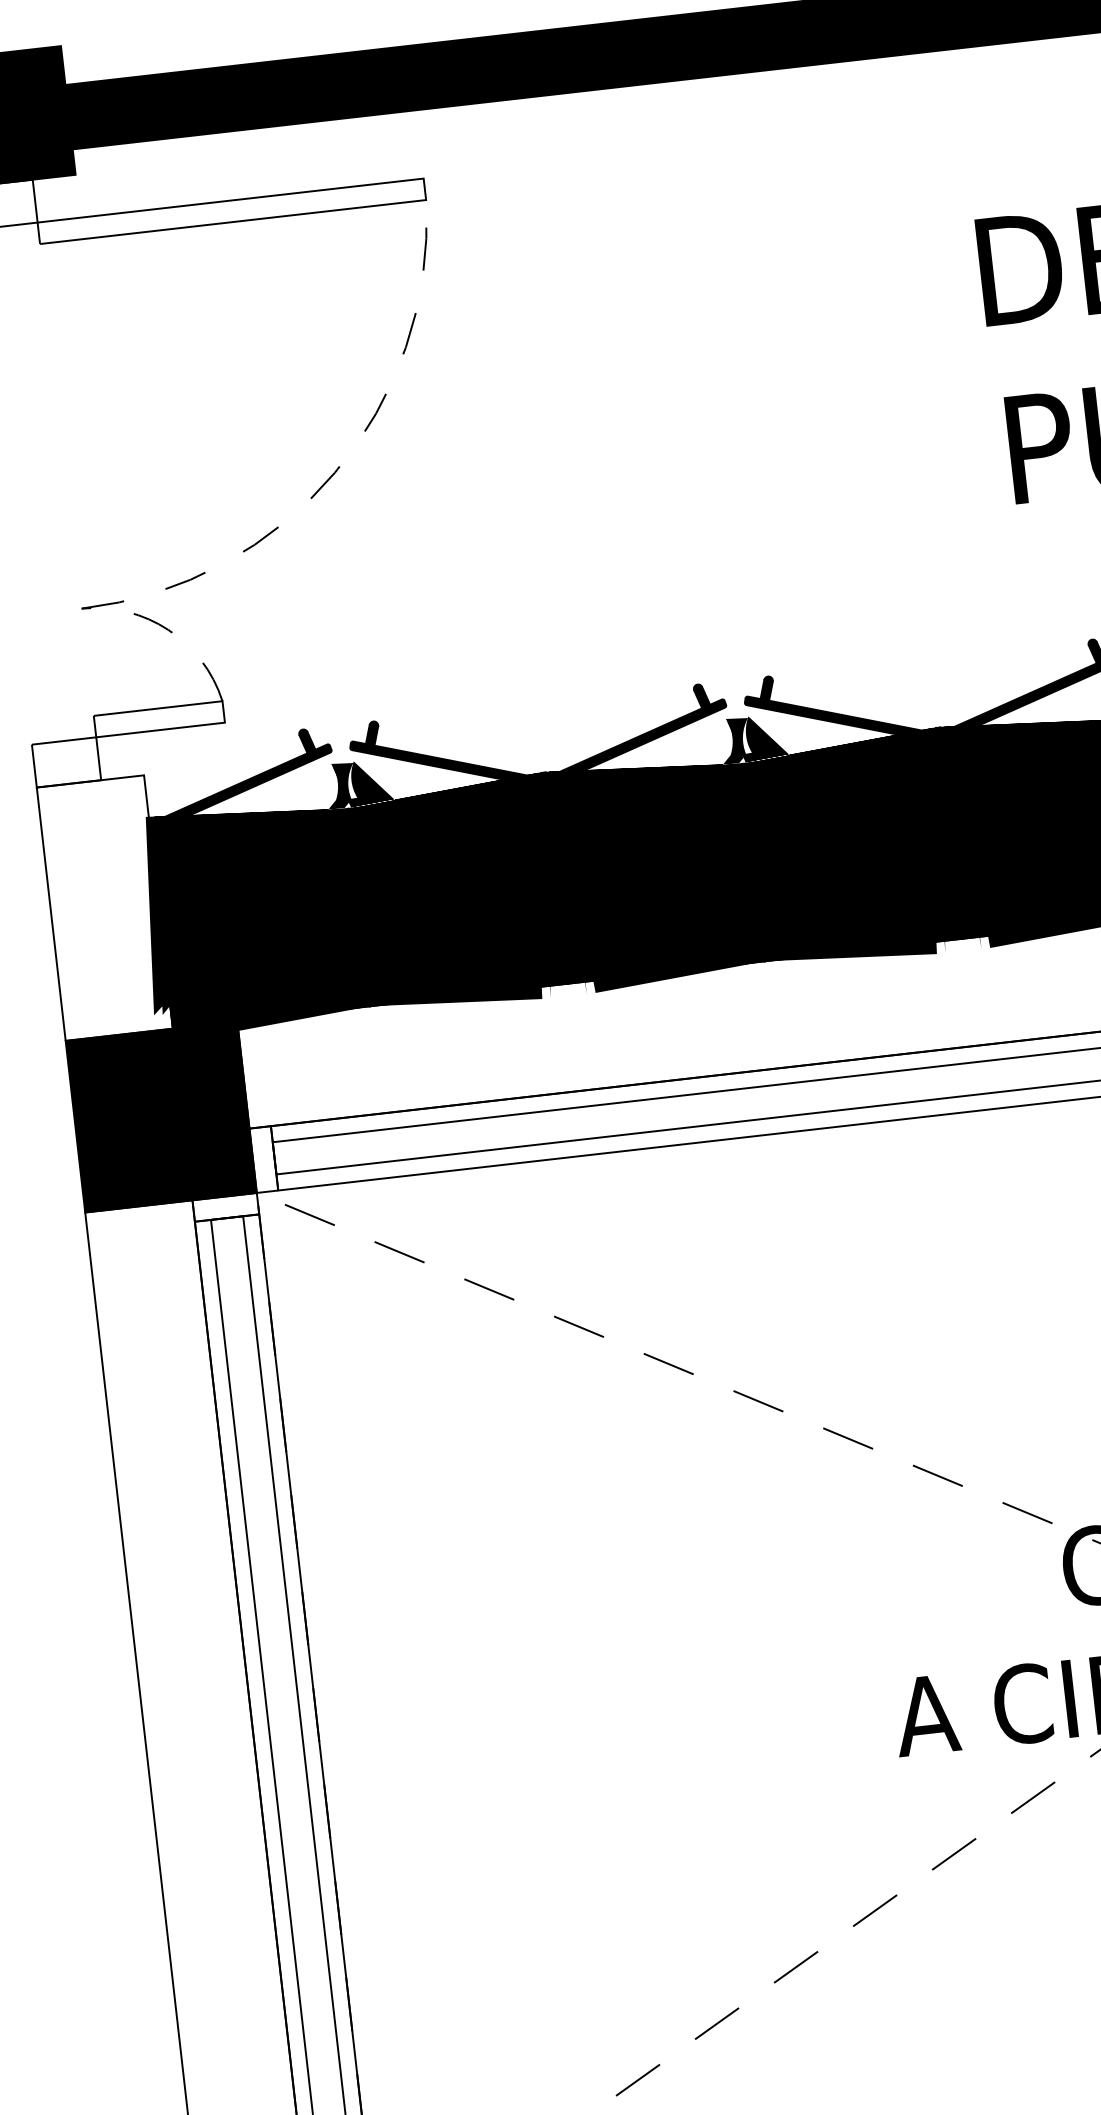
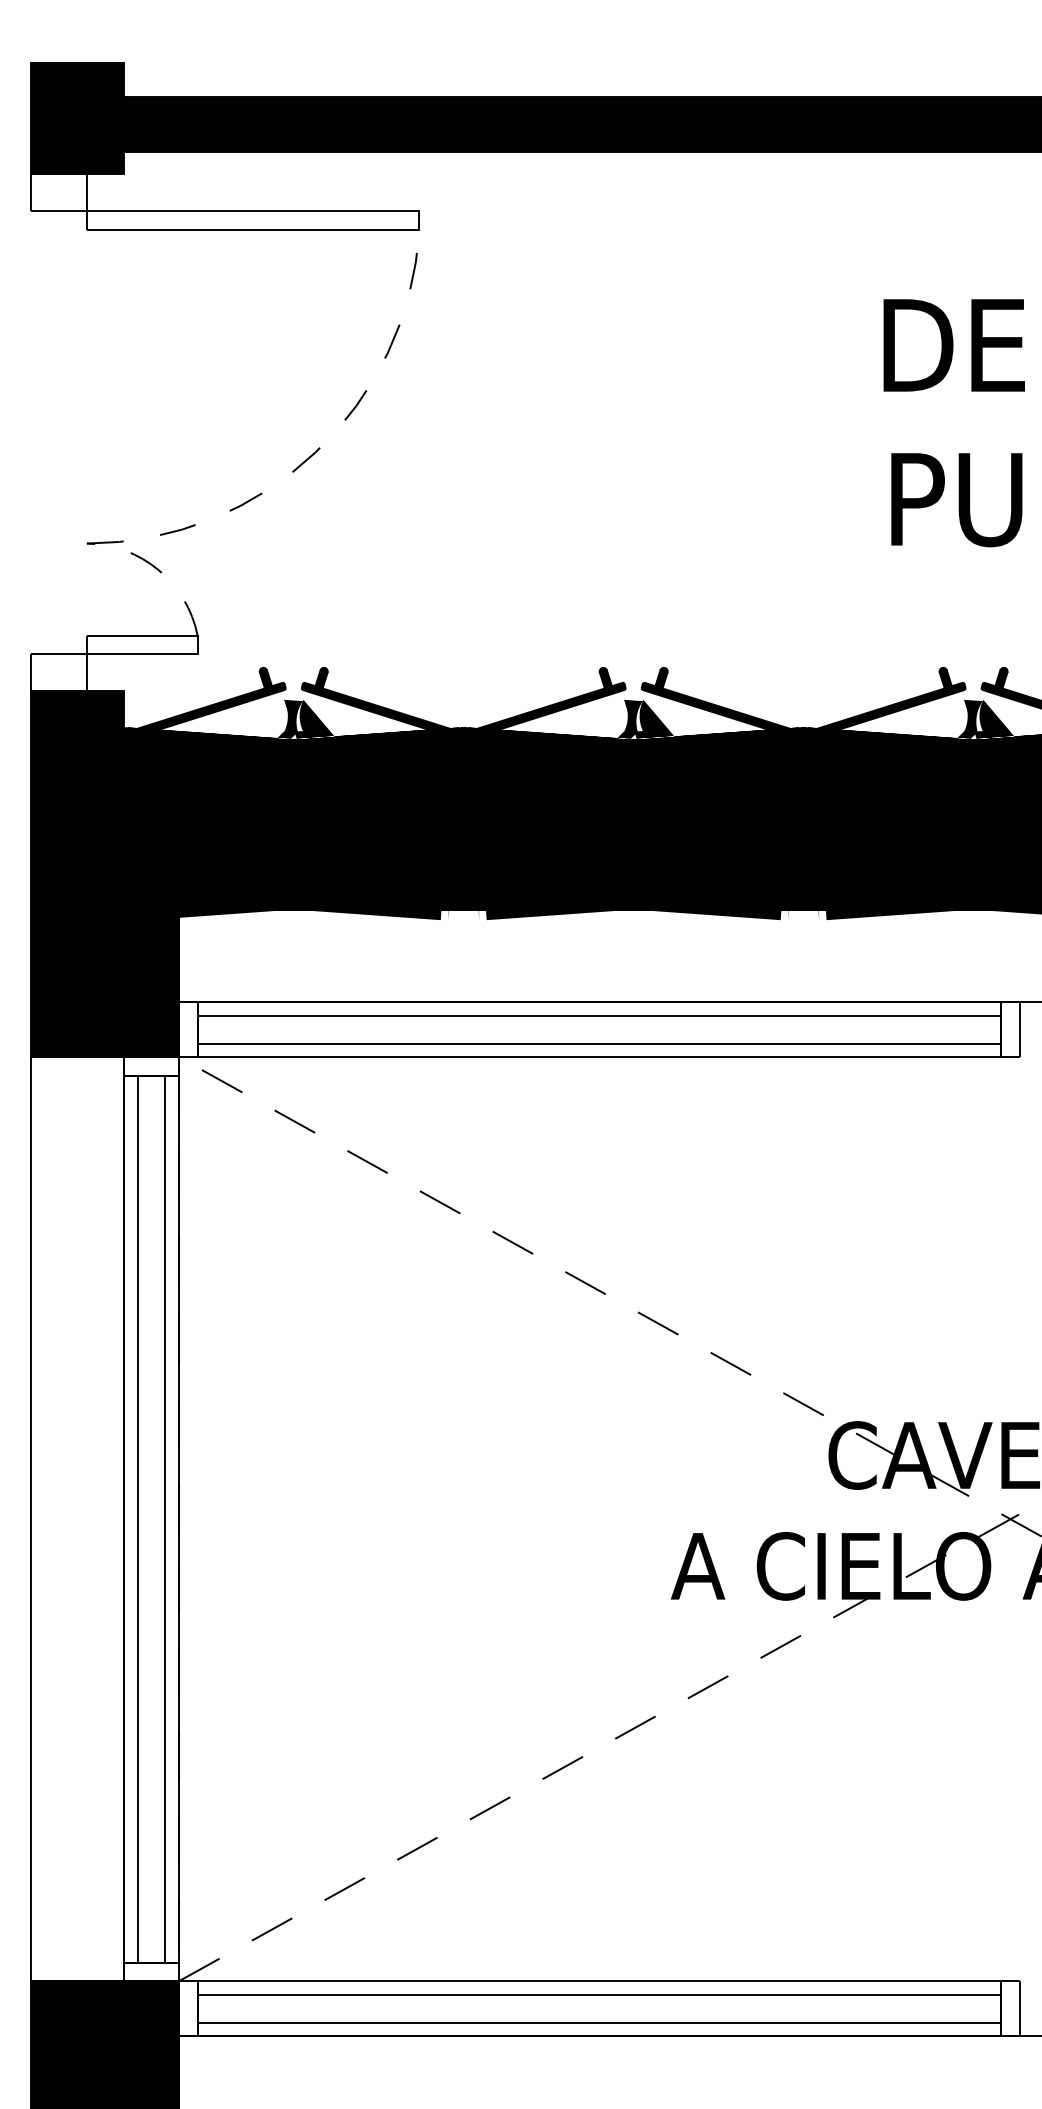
fill: (104, 908) -> (77, 800), added

